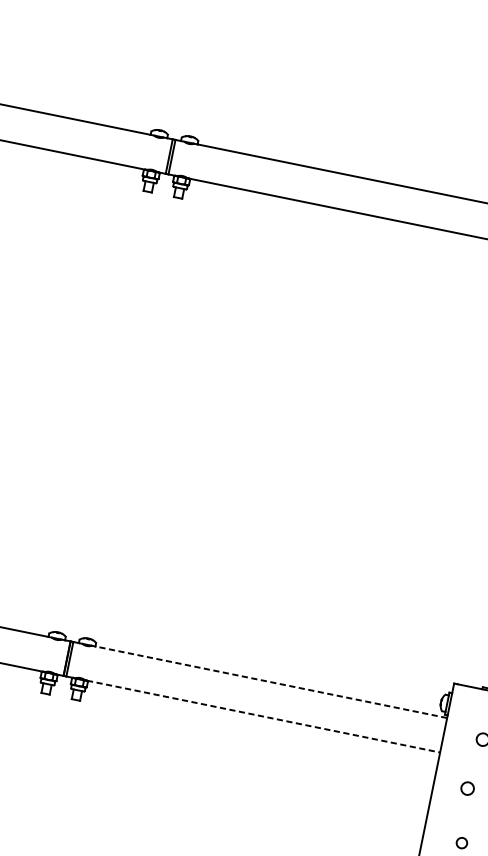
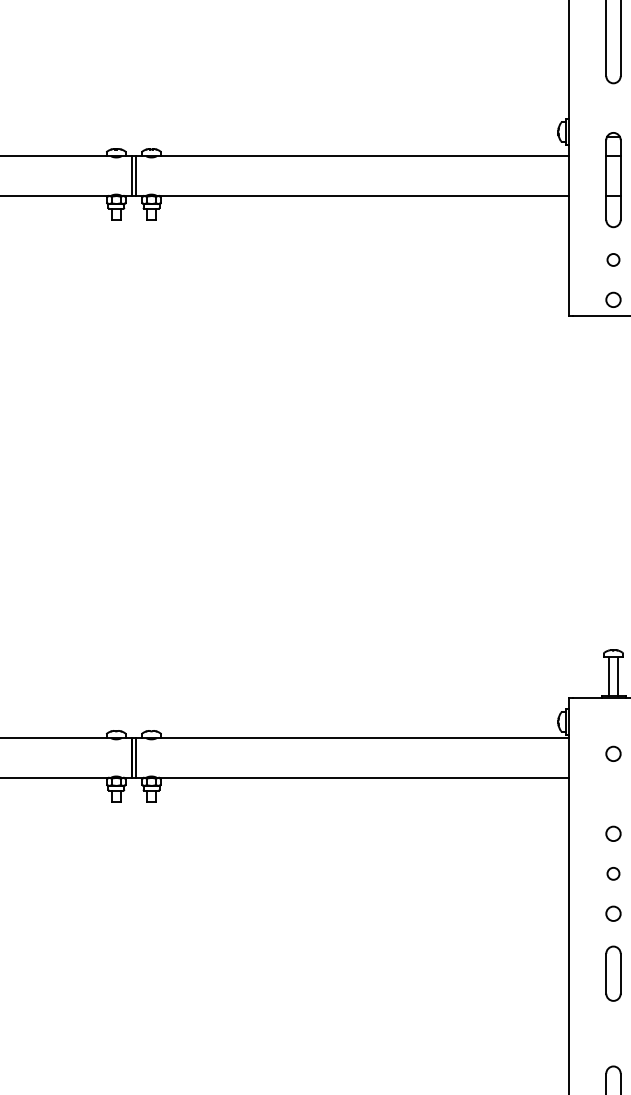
line: (271, 681) -> (364, 737), dashed -> solid
line: (264, 716) -> (364, 777), dashed -> solid
circle: (467, 788) -> (613, 833), moved

